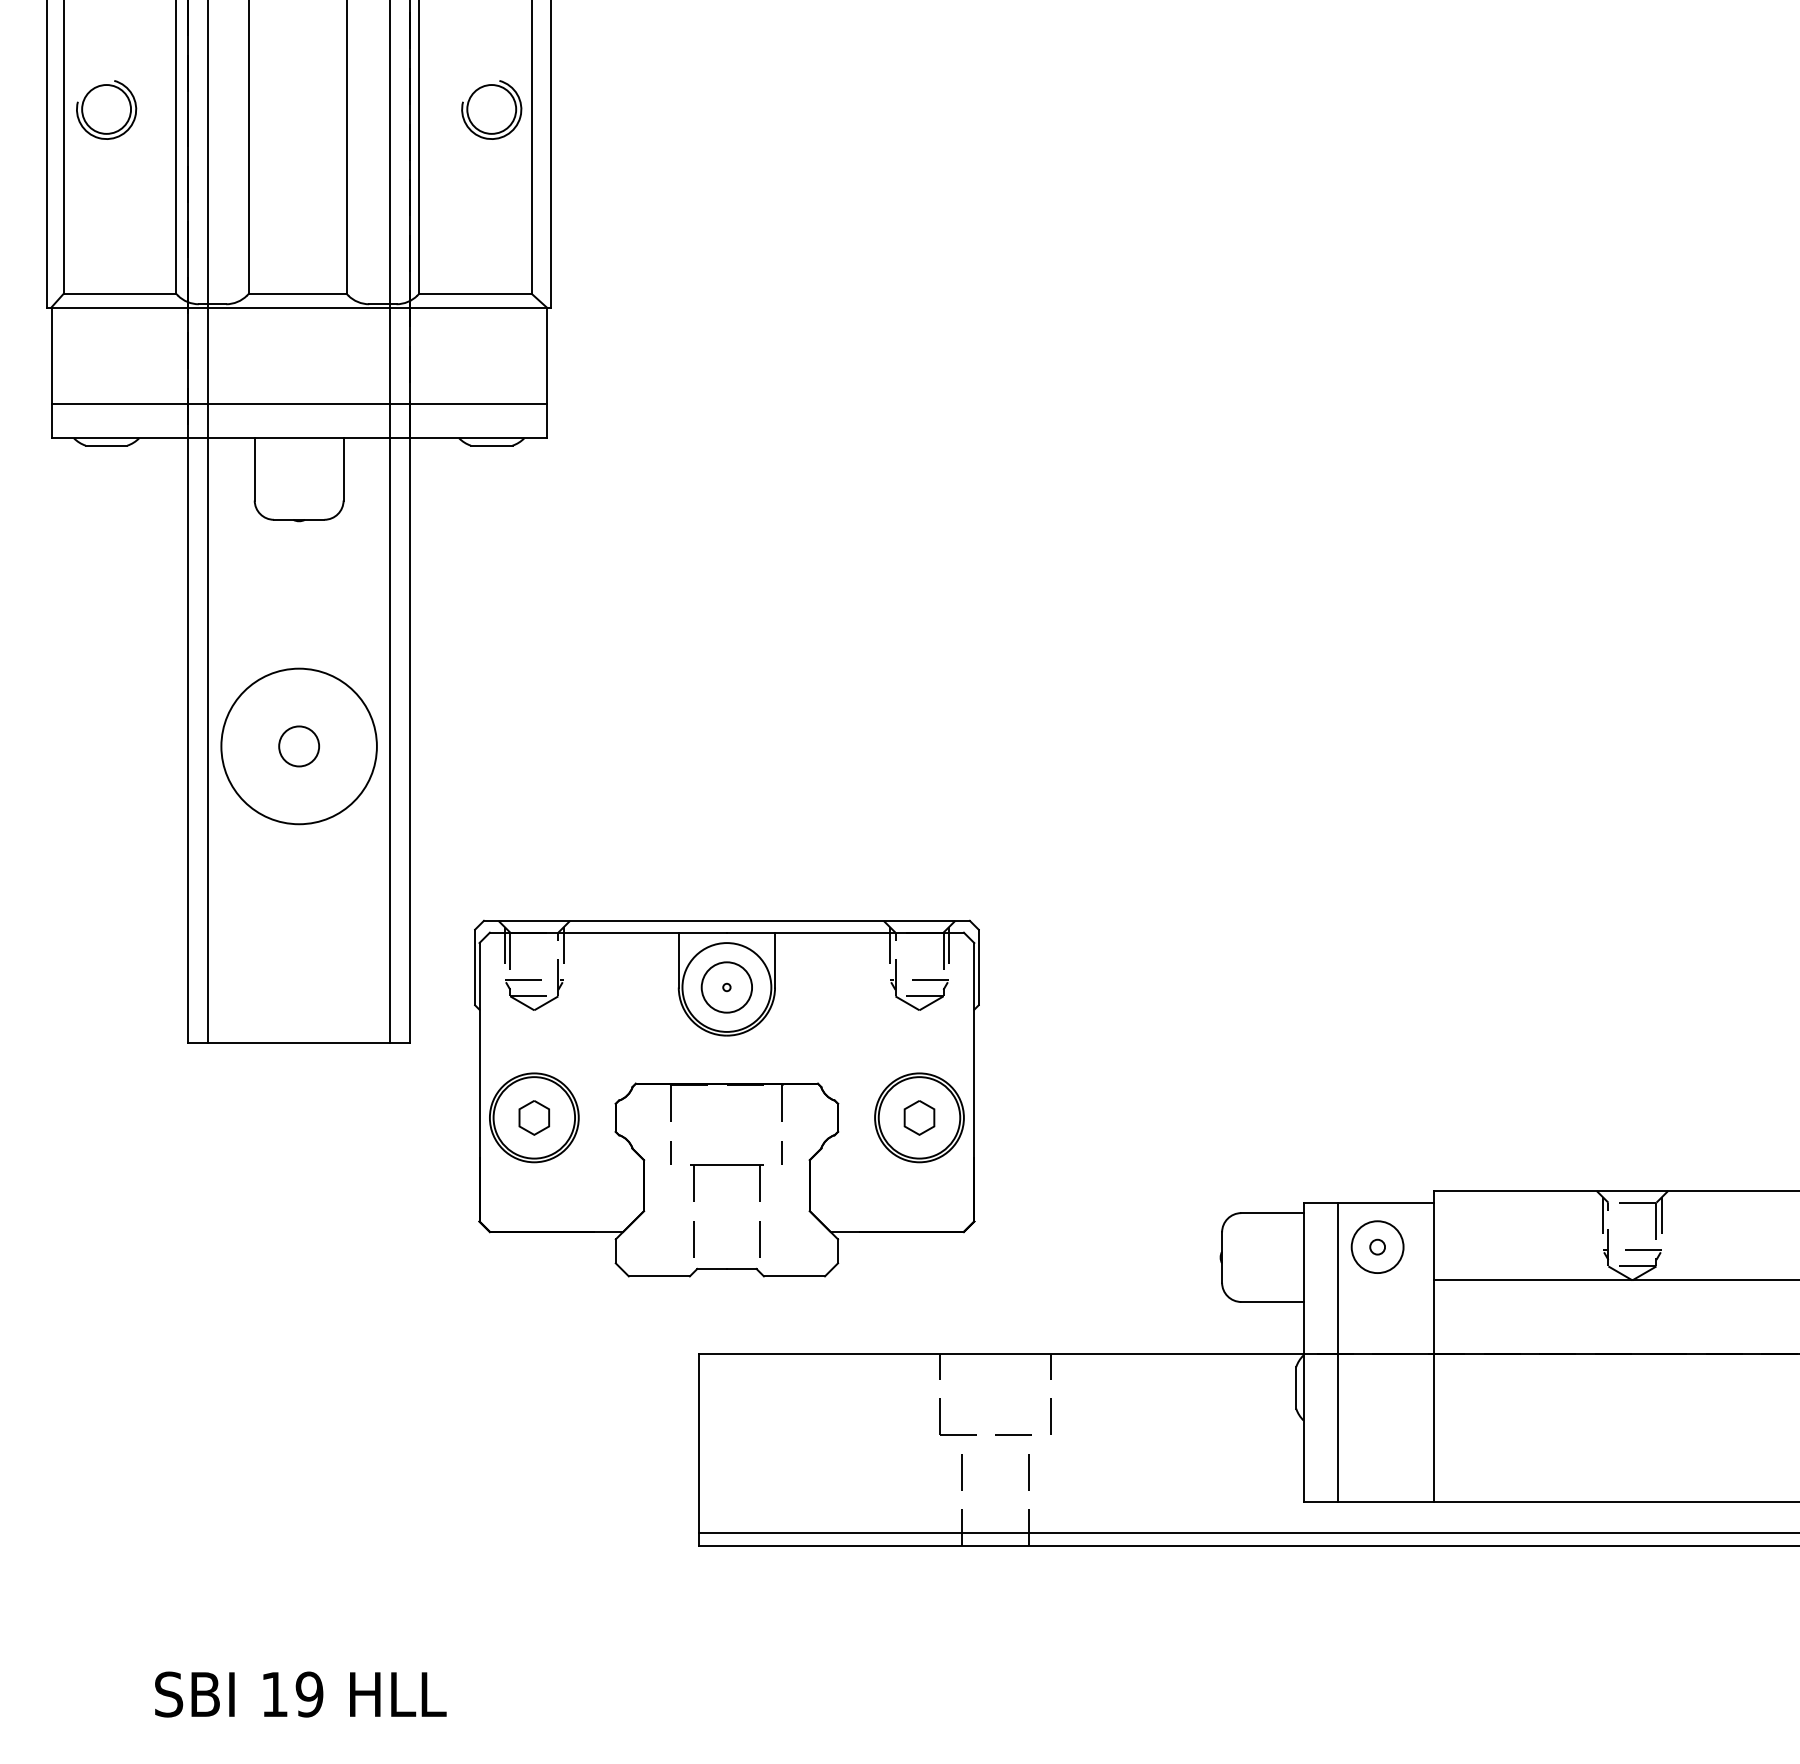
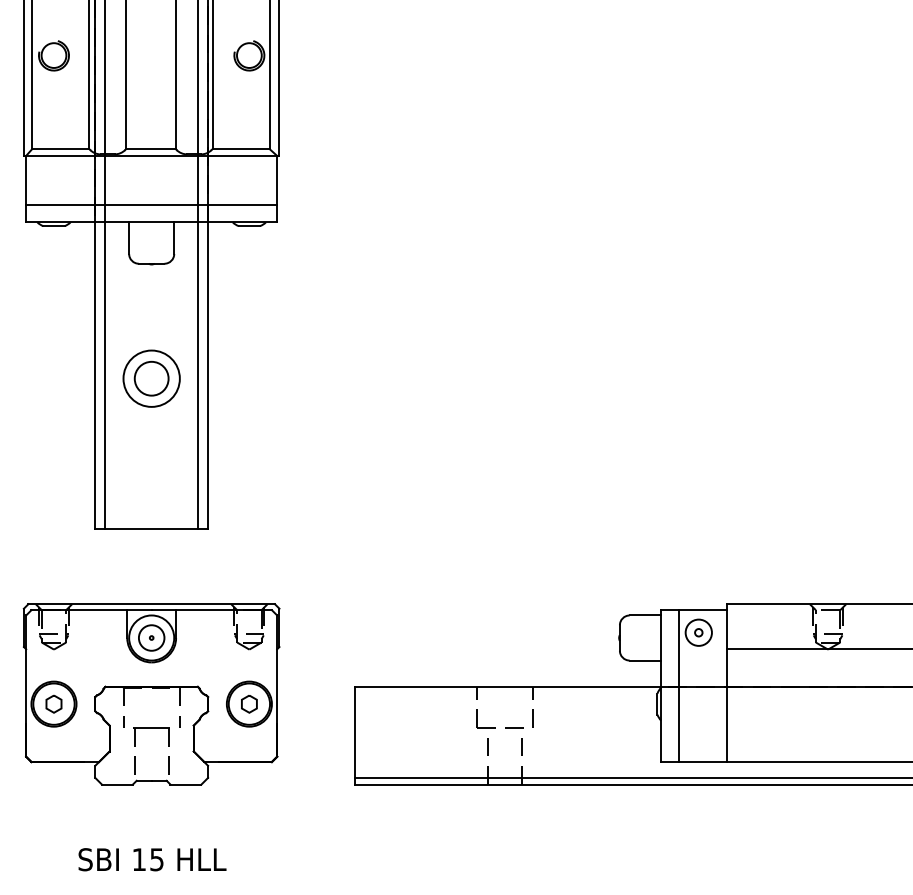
circle: (298, 745) -> (151, 378), size x0.71
circle: (298, 745) -> (151, 378), size x1.67
part: (726, 1098) -> (151, 694), moved
text: (308, 1694) -> (156, 859), 19 -> 15

